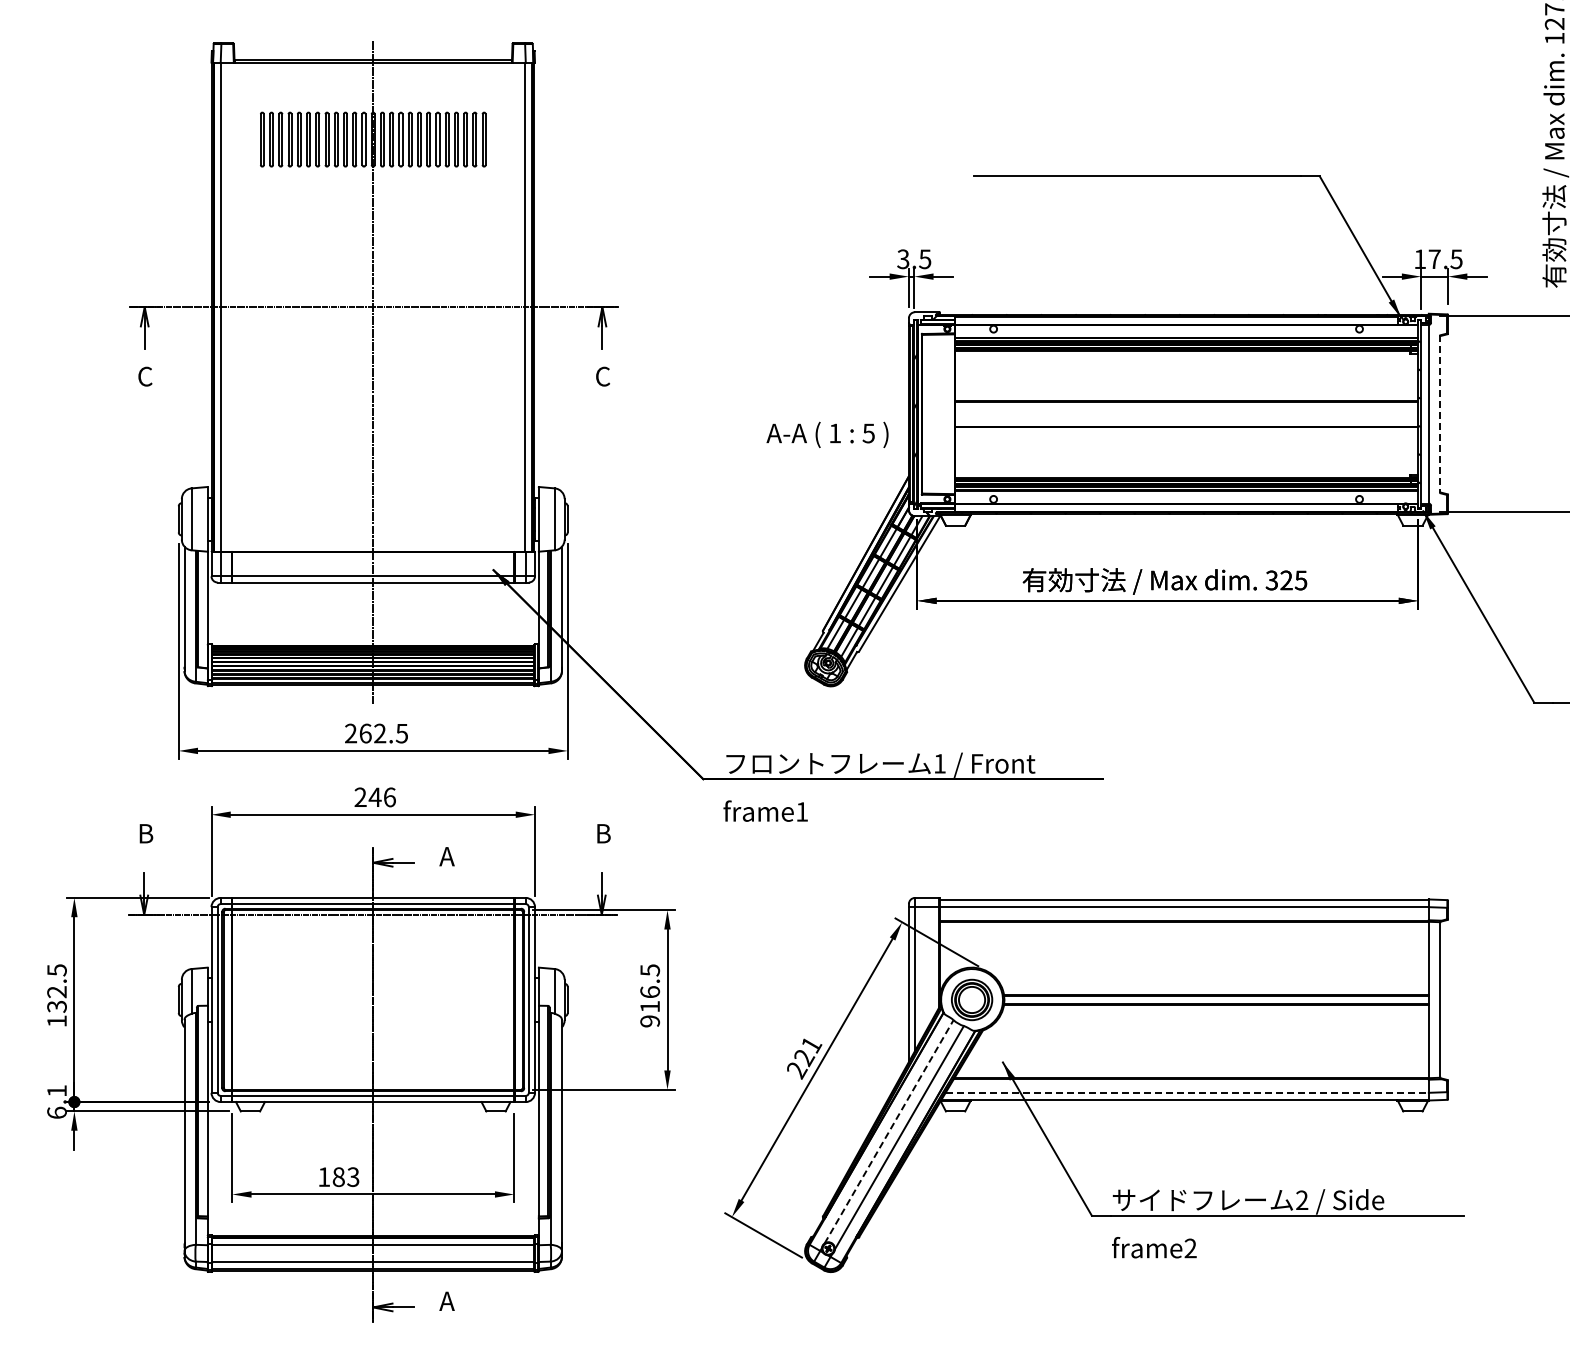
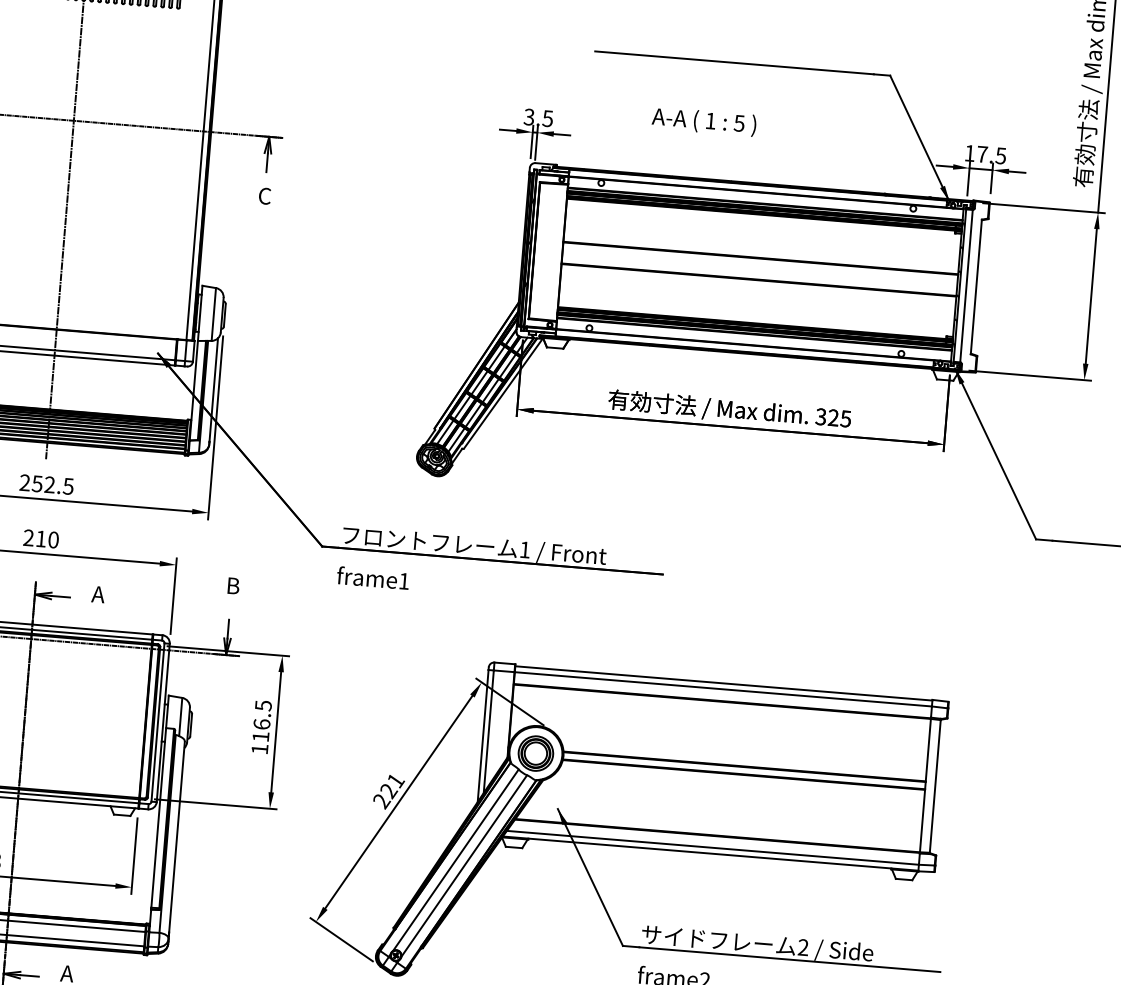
line: (1440, 414) -> (976, 287), dashed -> solid
text: (827, 434) -> (704, 121), moved
text: (365, 733) -> (37, 483), 262.5 -> 252.5
text: (381, 797) -> (46, 539), 246 -> 210
text: (650, 1021) -> (260, 749), 916.5 -> 116.5
line: (1187, 1092) -> (713, 847), dashed -> solid
line: (889, 1131) -> (456, 859), dashed -> solid

